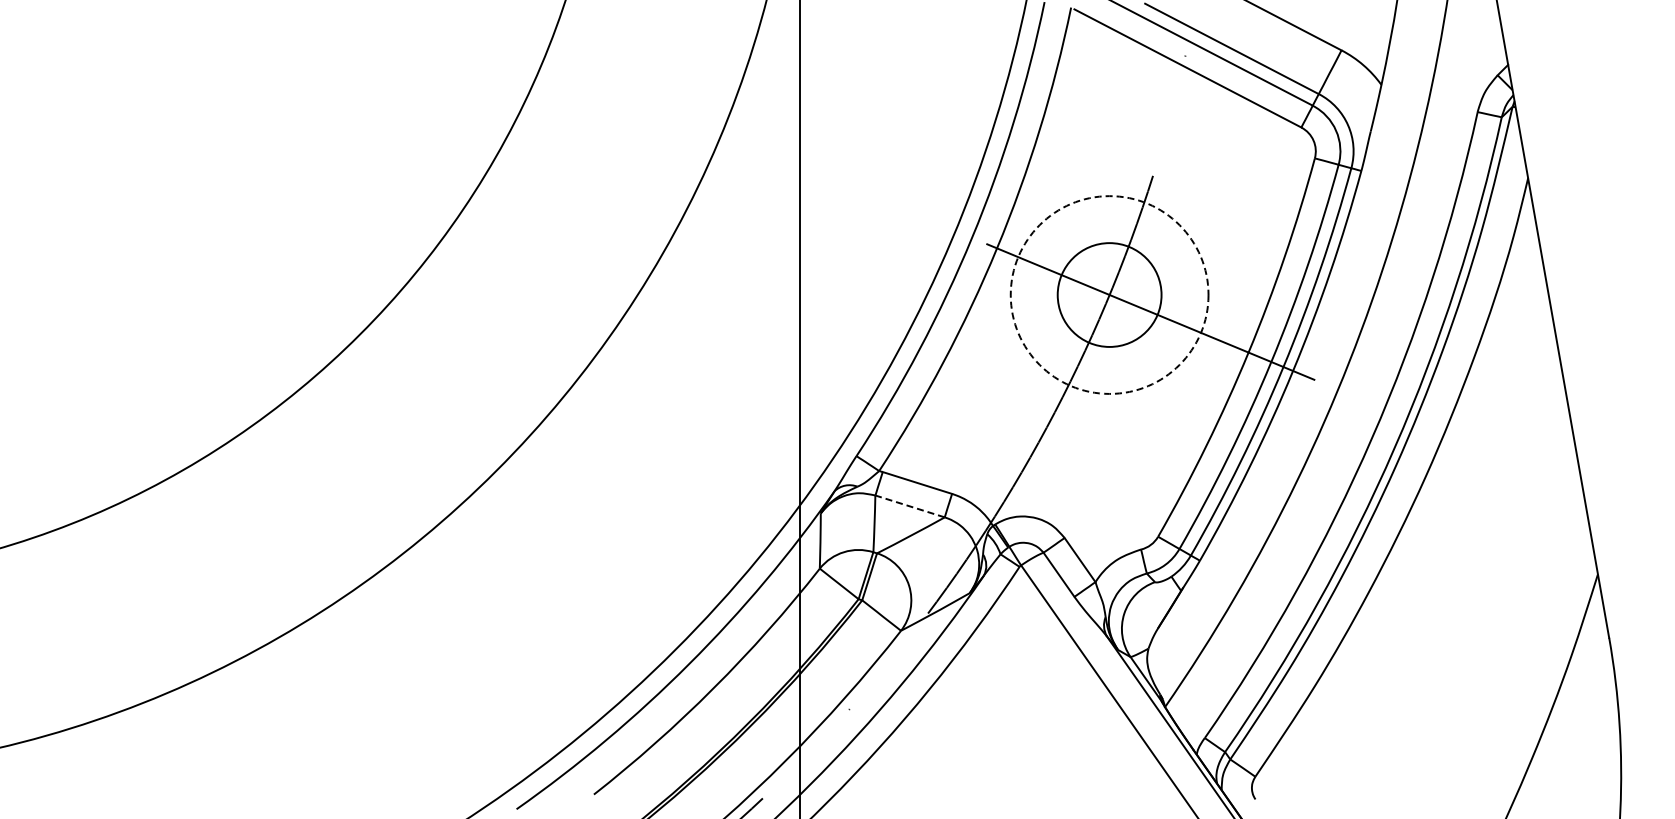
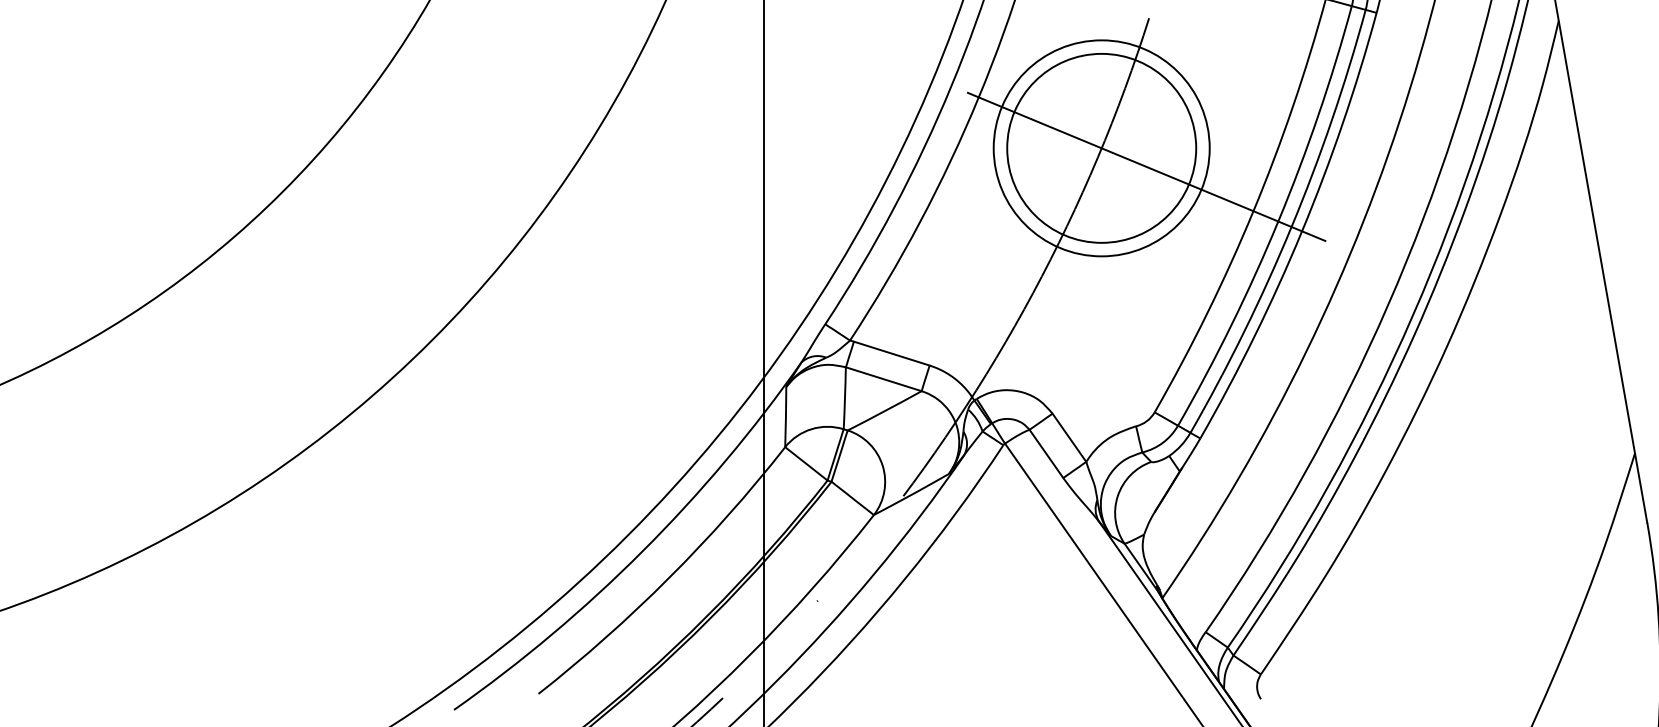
circle: (1109, 294) -> (1101, 147), dashed -> solid
circle: (1109, 294) -> (1101, 147), size x1.67
line: (909, 506) -> (883, 379), dashed -> solid

